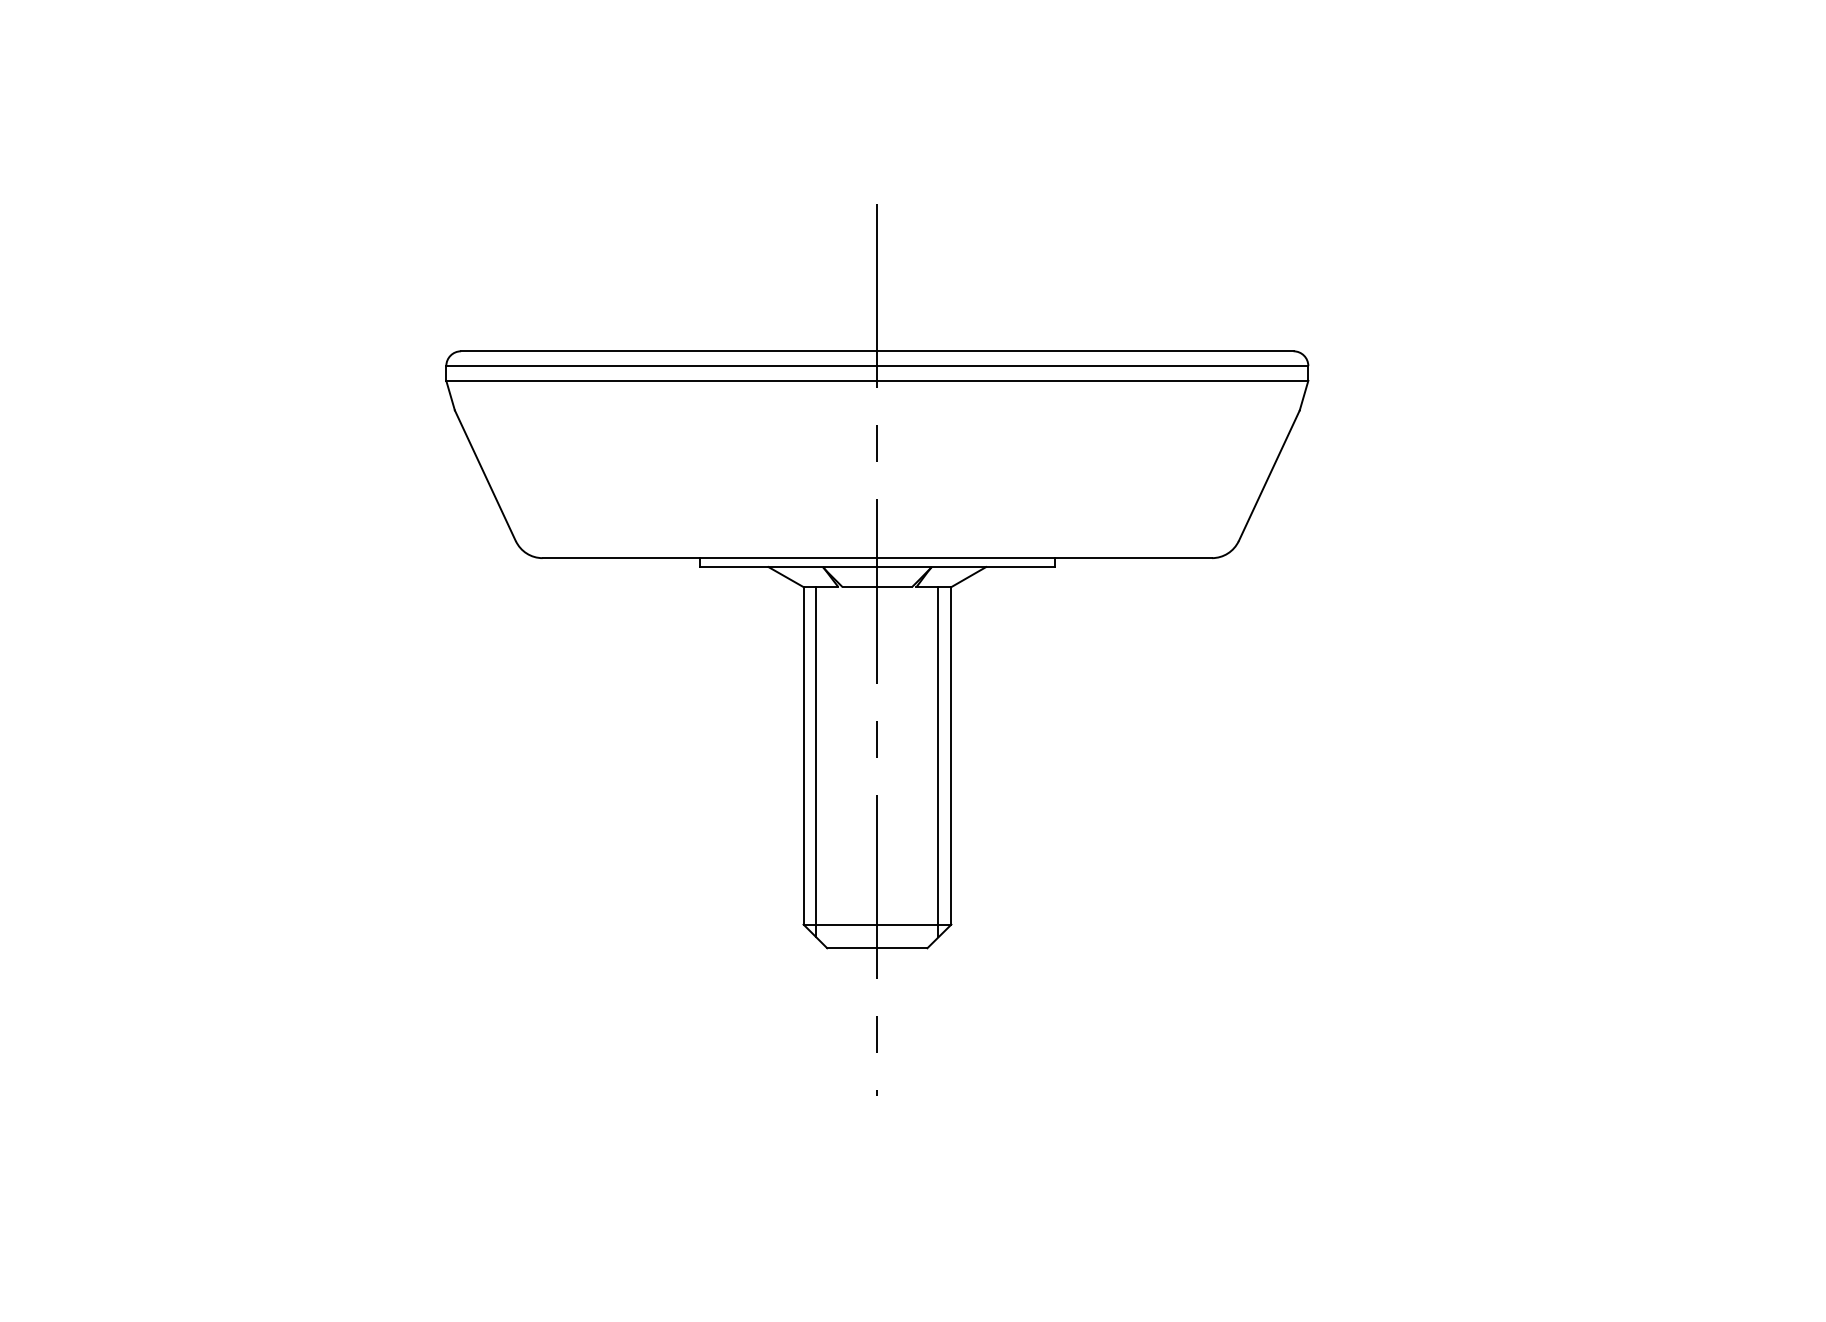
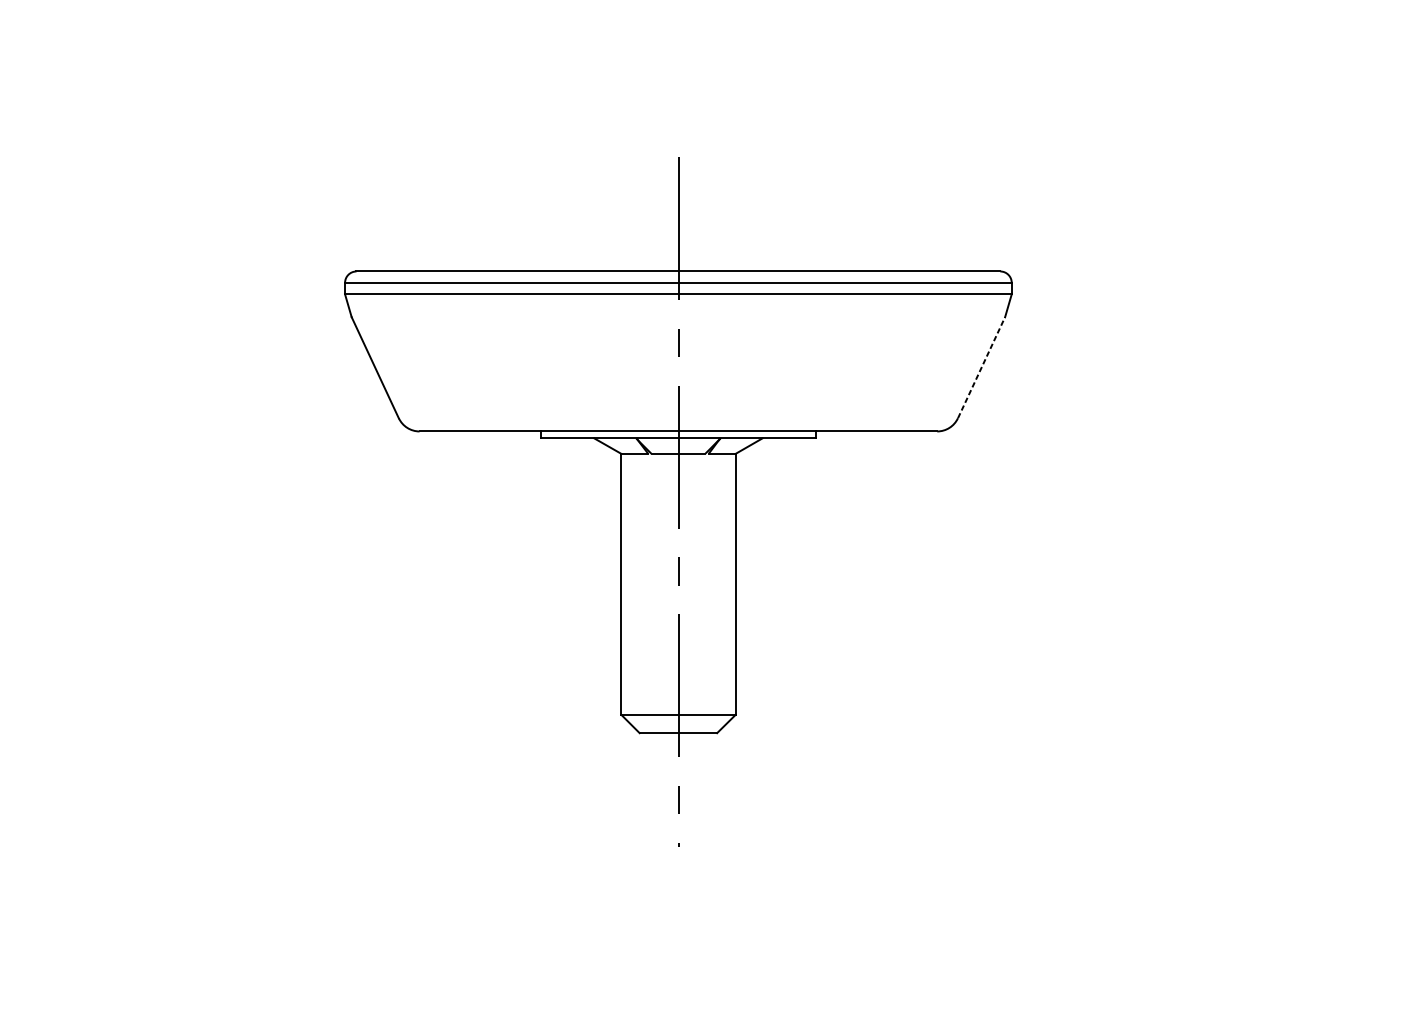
line: (1269, 475) -> (981, 367), solid -> dashed
line: (816, 762) -> (631, 589), removed
line: (938, 762) -> (725, 589), removed

